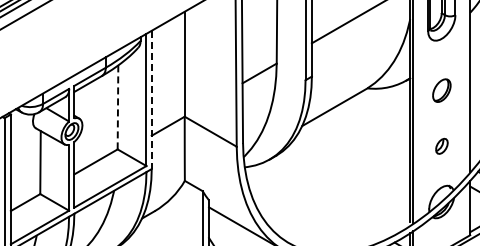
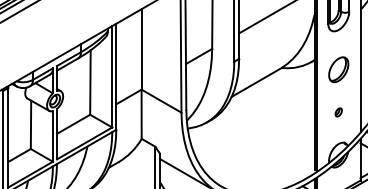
part: (441, 90) -> (338, 69), size x1.43
line: (151, 100) -> (116, 77), dashed -> solid
line: (118, 106) -> (90, 81), dashed -> solid
part: (441, 146) -> (338, 112), size x0.71

